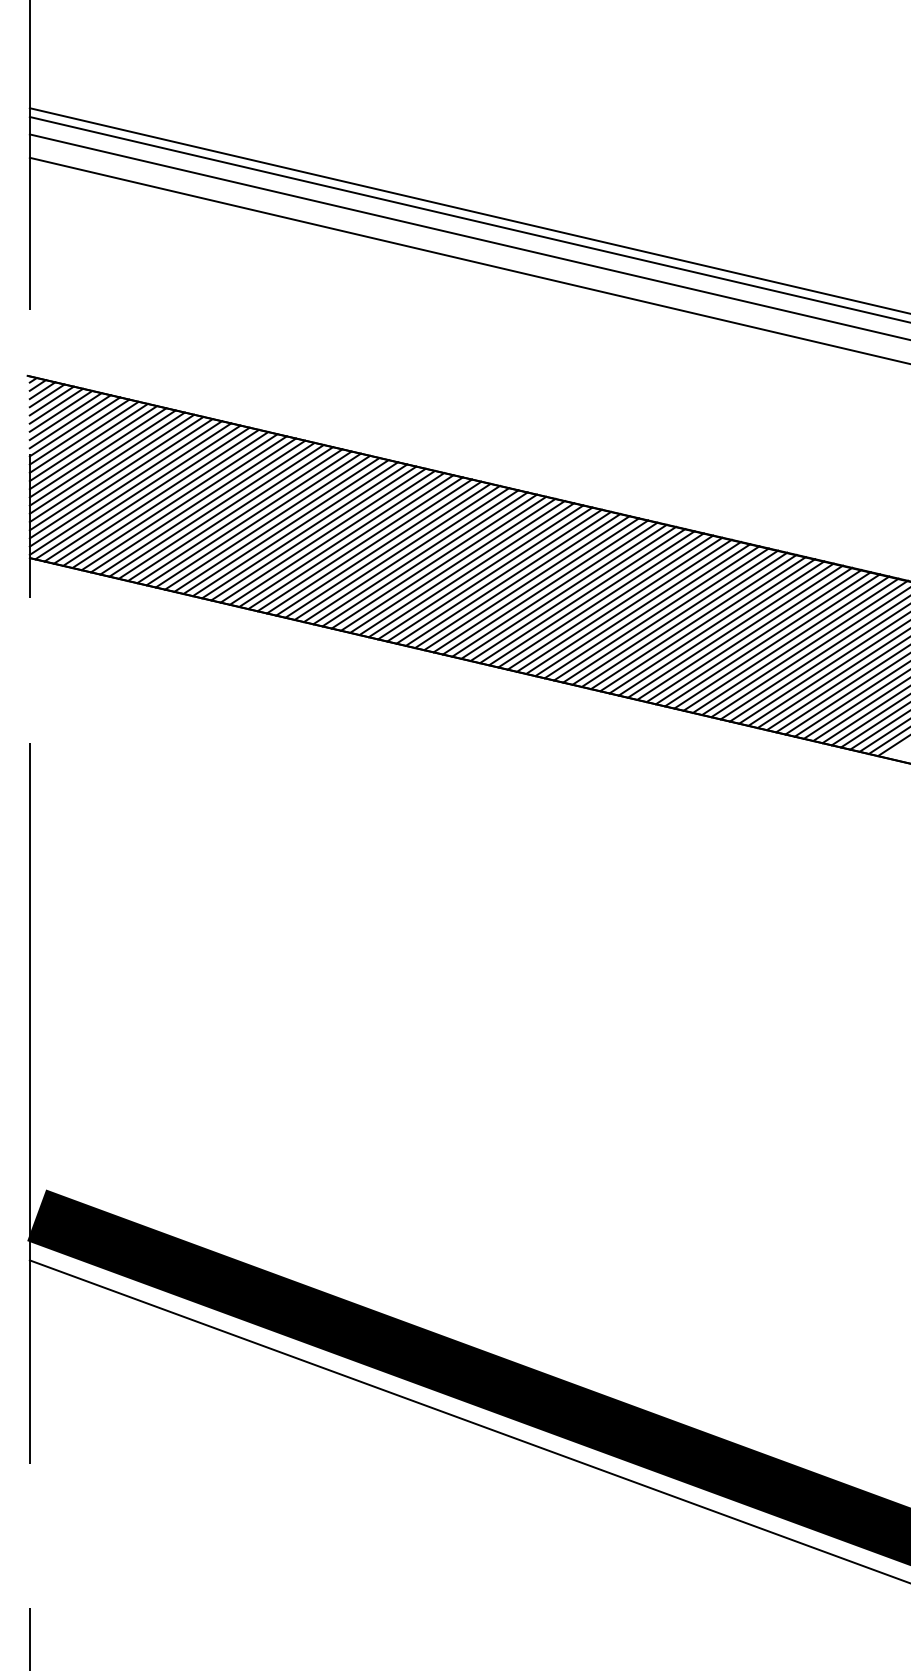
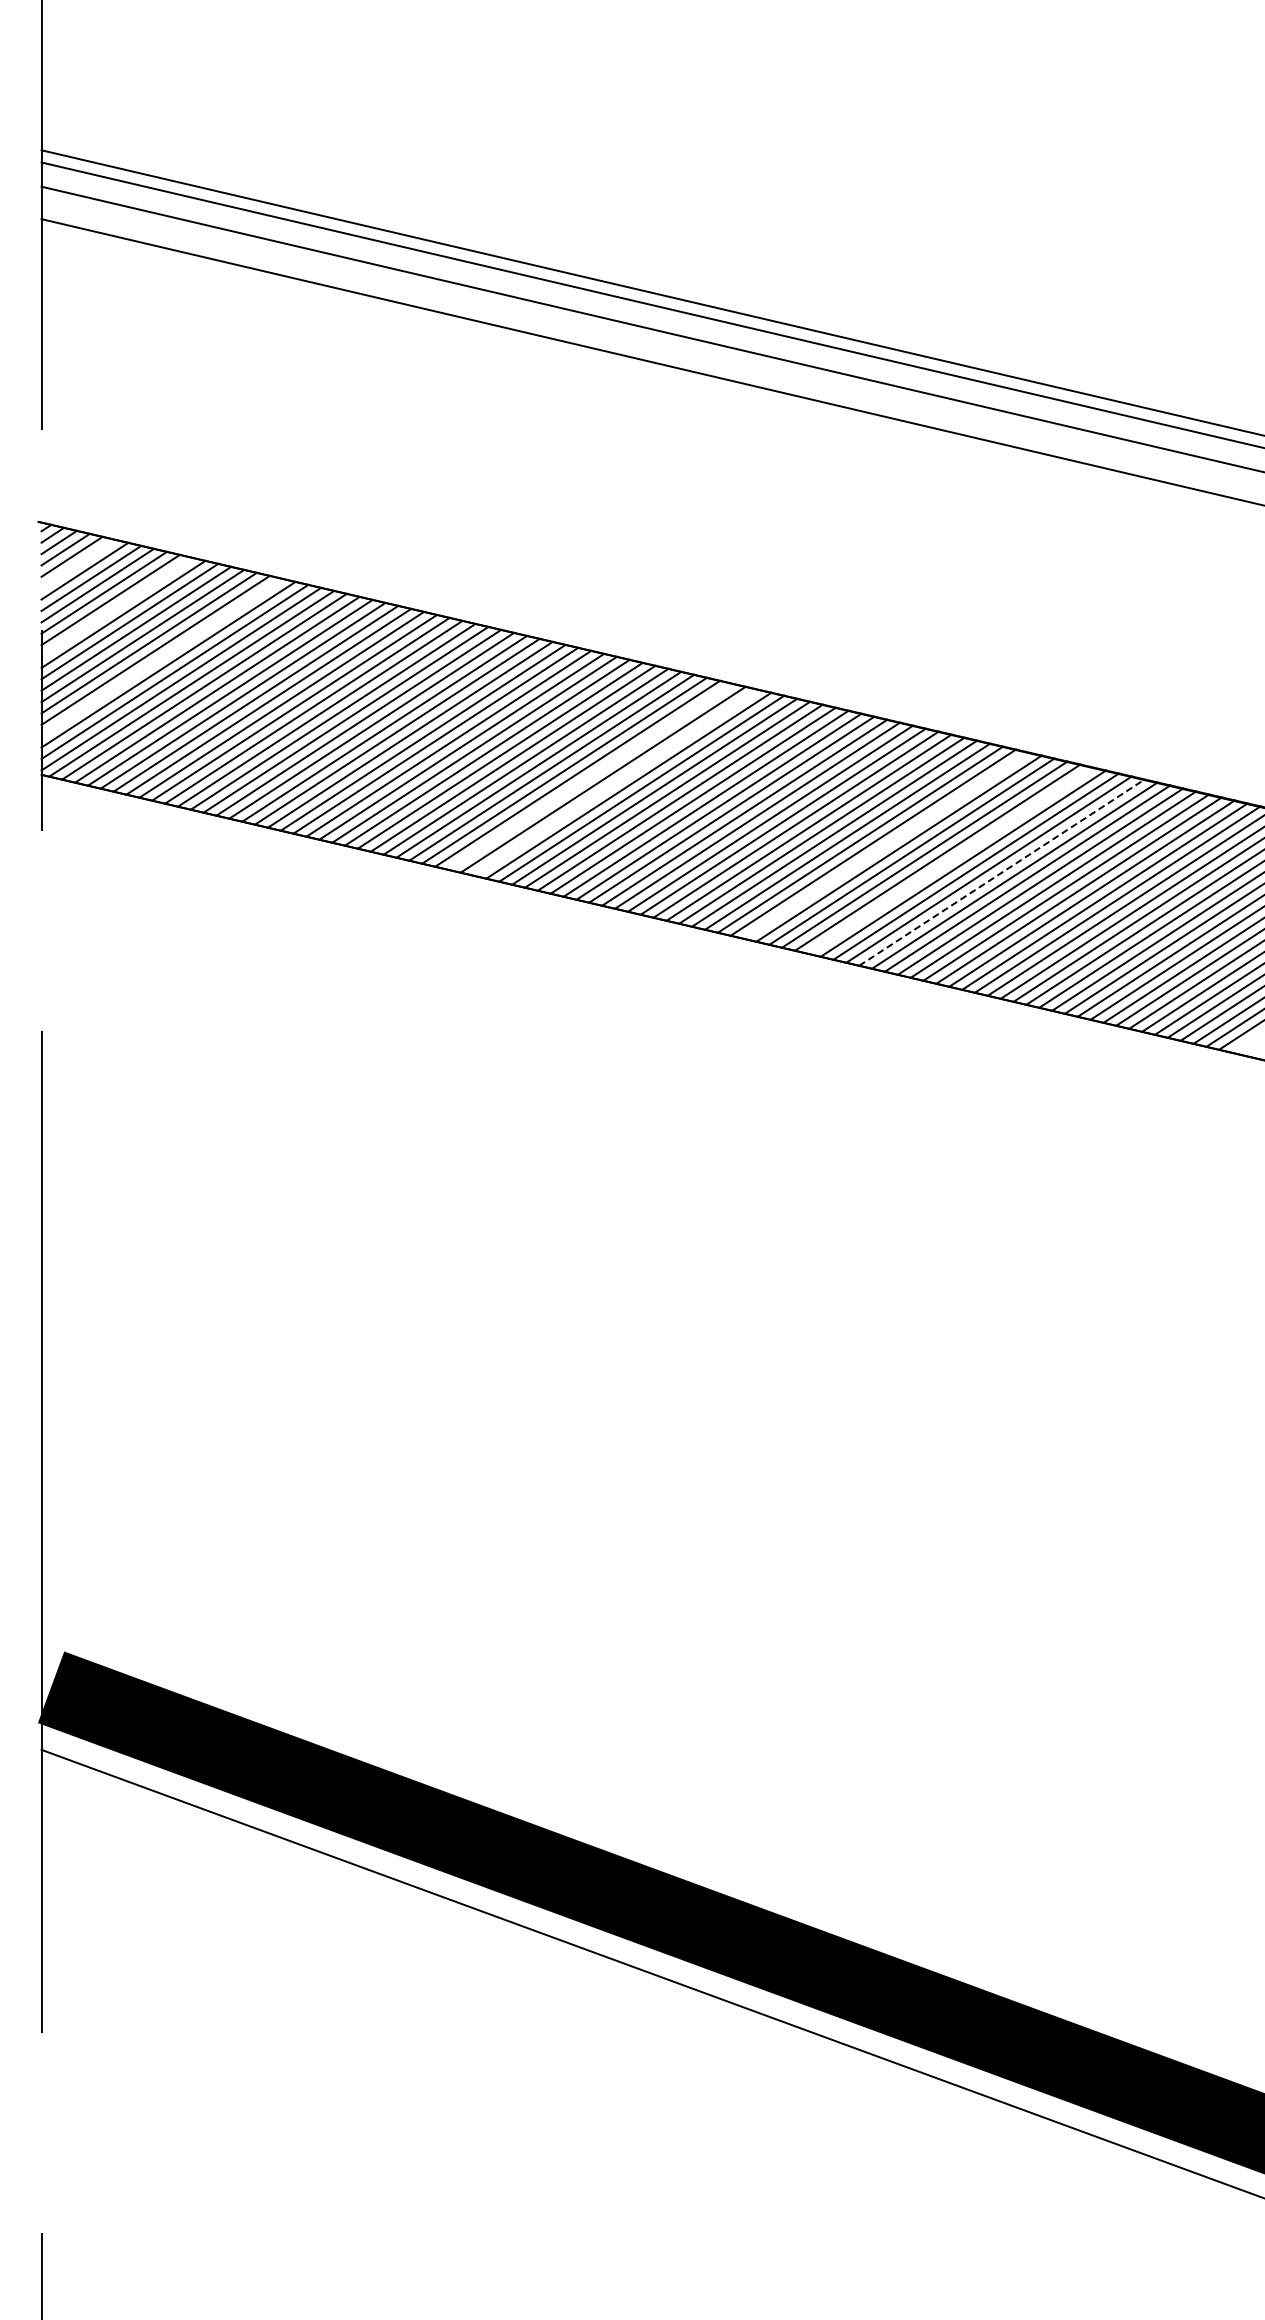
line: (56, 405) -> (78, 563), removed
line: (83, 436) -> (116, 606), removed
line: (116, 473) -> (161, 657), removed
line: (424, 559) -> (589, 776), removed
line: (443, 563) -> (615, 782), removed
line: (637, 608) -> (885, 845), removed
line: (684, 619) -> (950, 860), removed
line: (721, 628) -> (1001, 872), solid -> dashed

